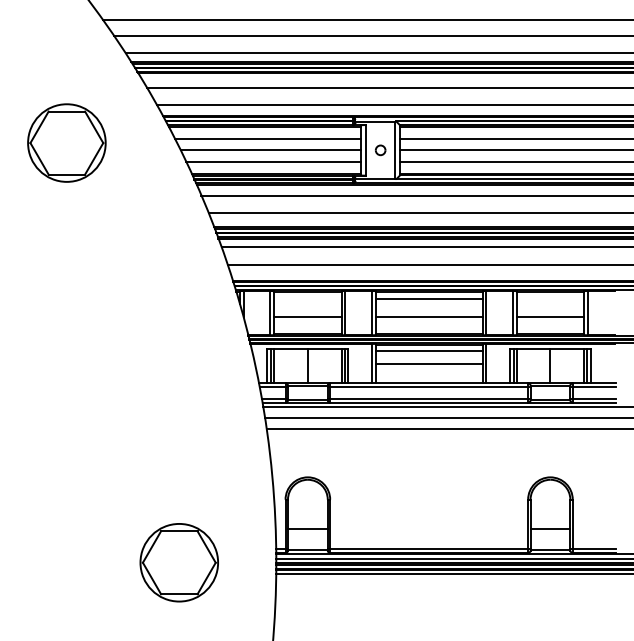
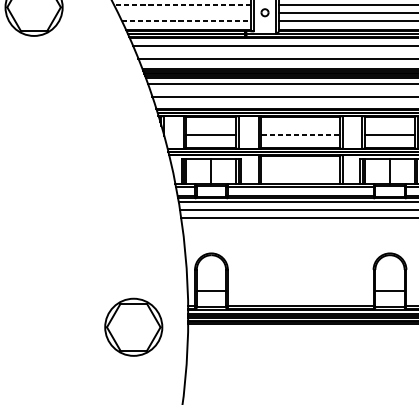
line: (267, 139) -> (181, 4), solid -> dashed
line: (270, 150) -> (183, 12), removed
line: (273, 161) -> (186, 20), solid -> dashed
line: (428, 299) -> (300, 122), removed
line: (429, 316) -> (300, 135), solid -> dashed
line: (428, 351) -> (300, 160), removed
line: (428, 364) -> (300, 170), removed
part: (178, 562) -> (133, 327), moved

